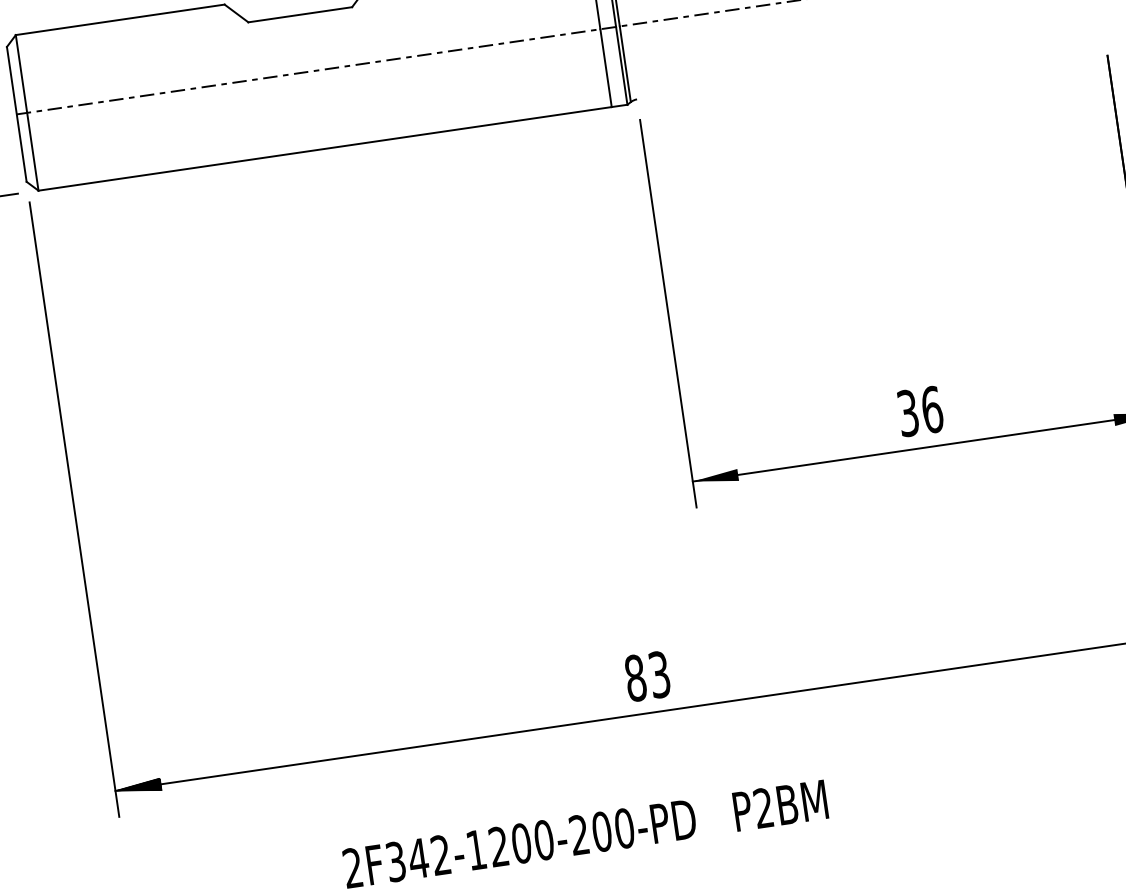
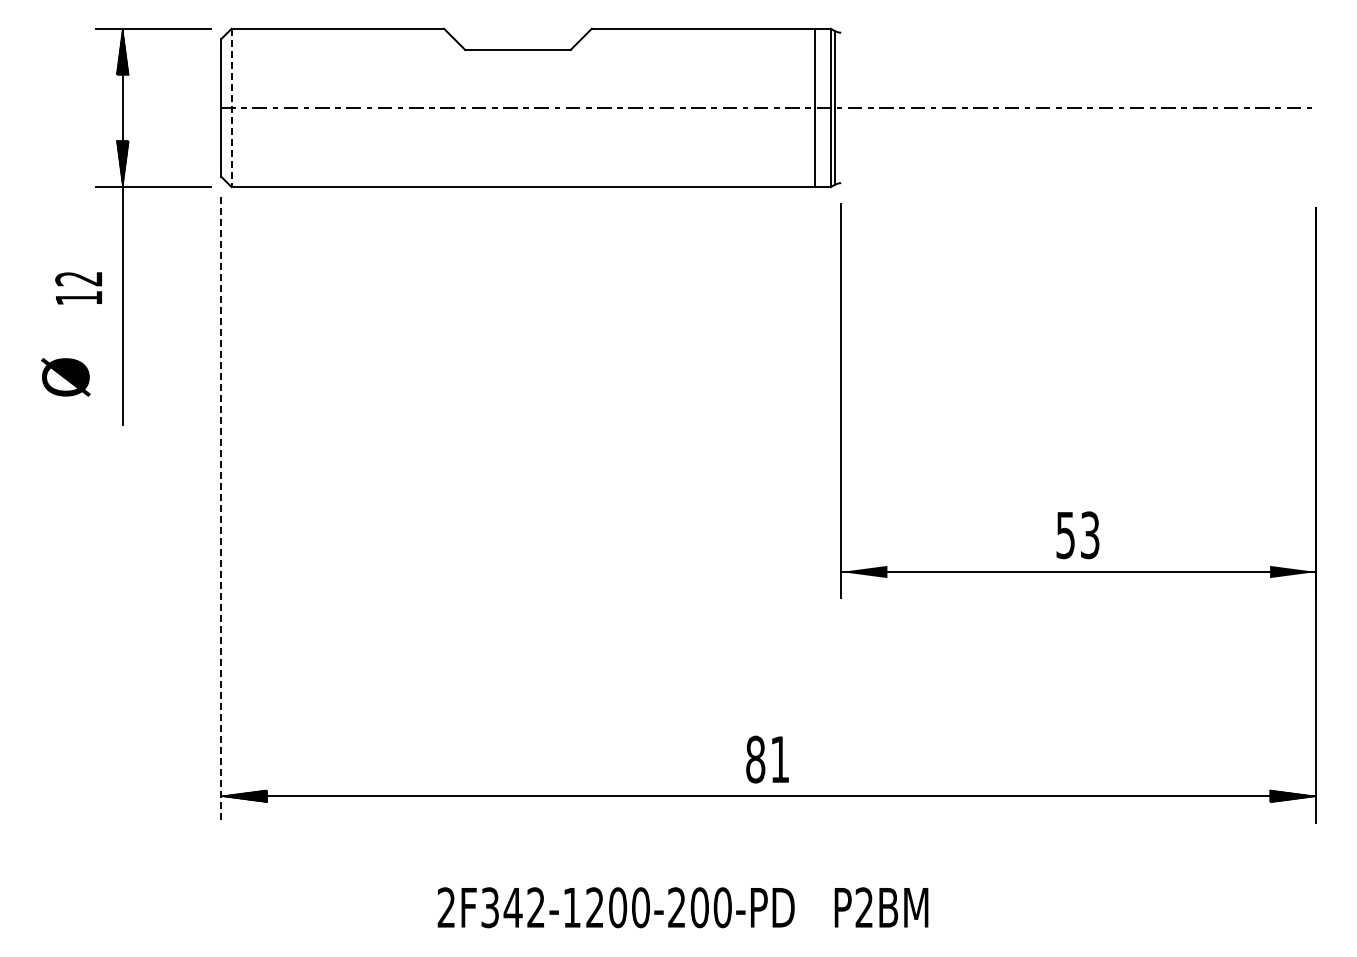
line: (27, 113) -> (231, 108), solid -> dashed
text: (919, 411) -> (1077, 535), 36 -> 53
line: (74, 509) -> (221, 510), solid -> dashed
text: (659, 674) -> (779, 759), 83 -> 81

